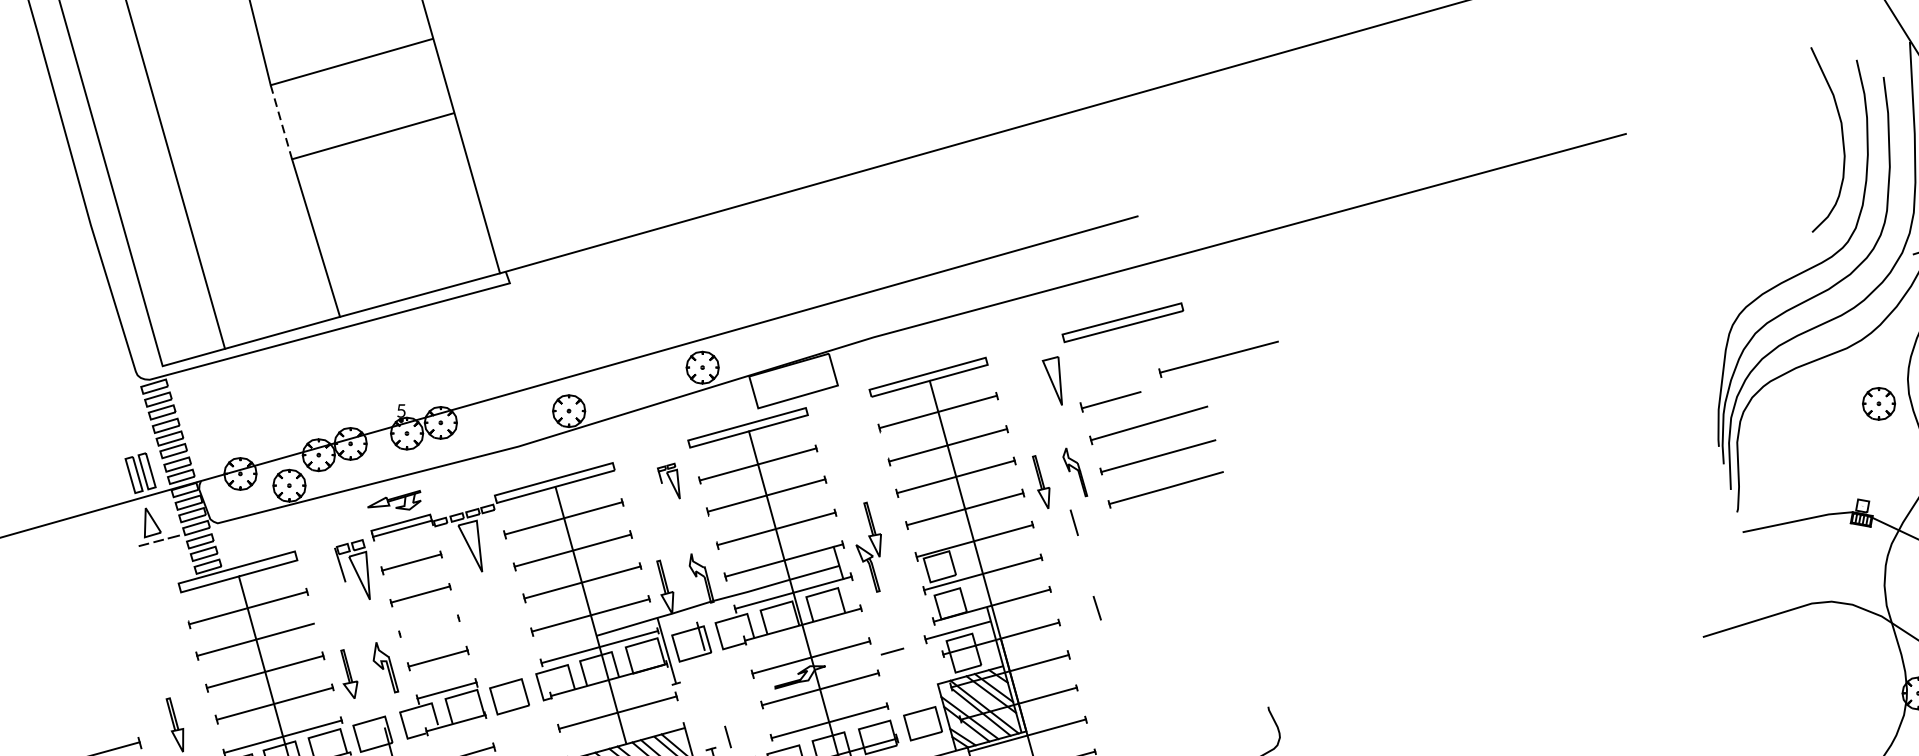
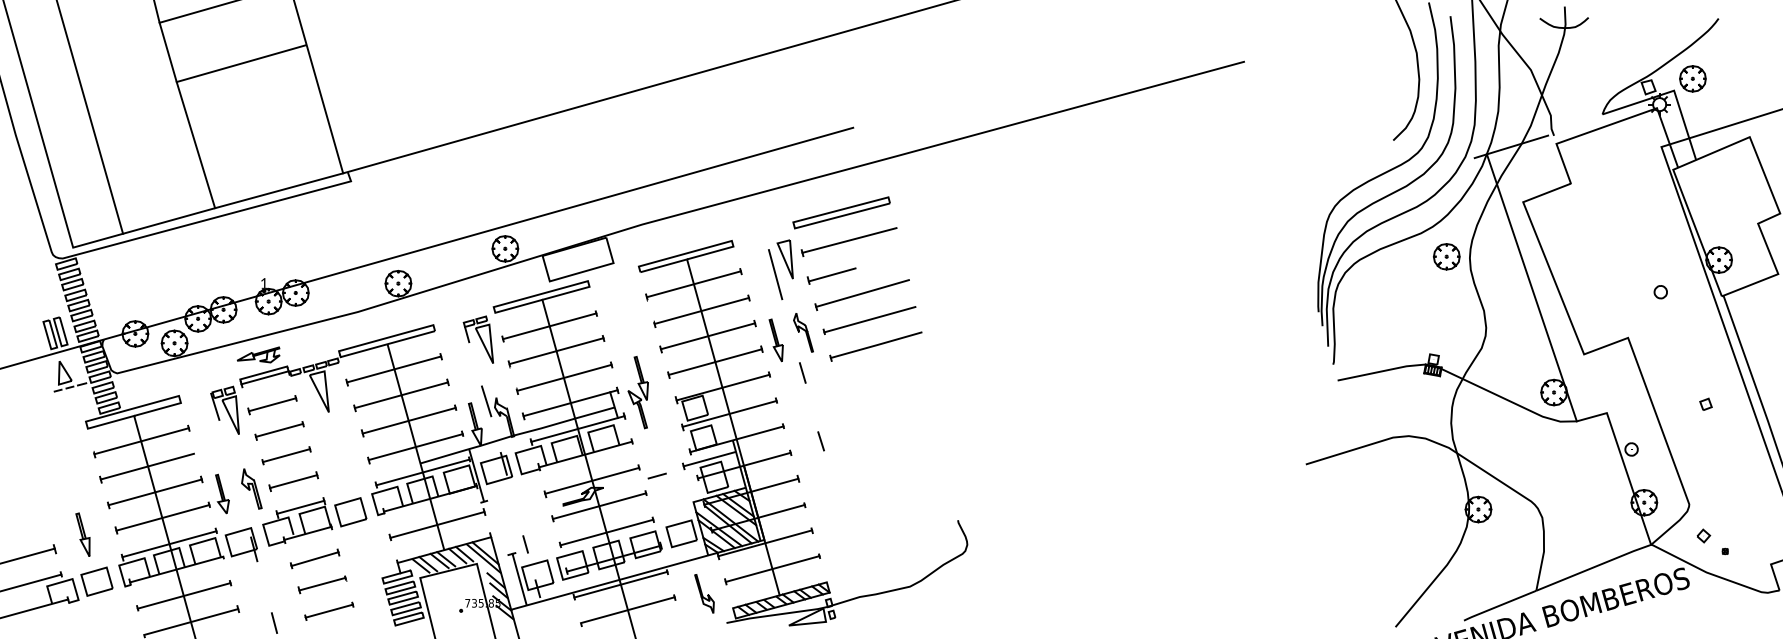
line: (281, 122) -> (168, 52), dashed -> solid
part: (1217, 358) -> (848, 241), moved
line: (1040, 399) -> (775, 274), added
part: (1878, 403) -> (1446, 256), moved
text: (401, 410) -> (264, 283), 5 -> 1
part: (667, 480) -> (477, 339), size x1.67
line: (679, 558) -> (486, 401), added
line: (429, 625) -> (286, 455), added

